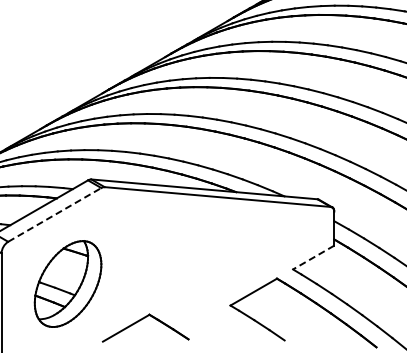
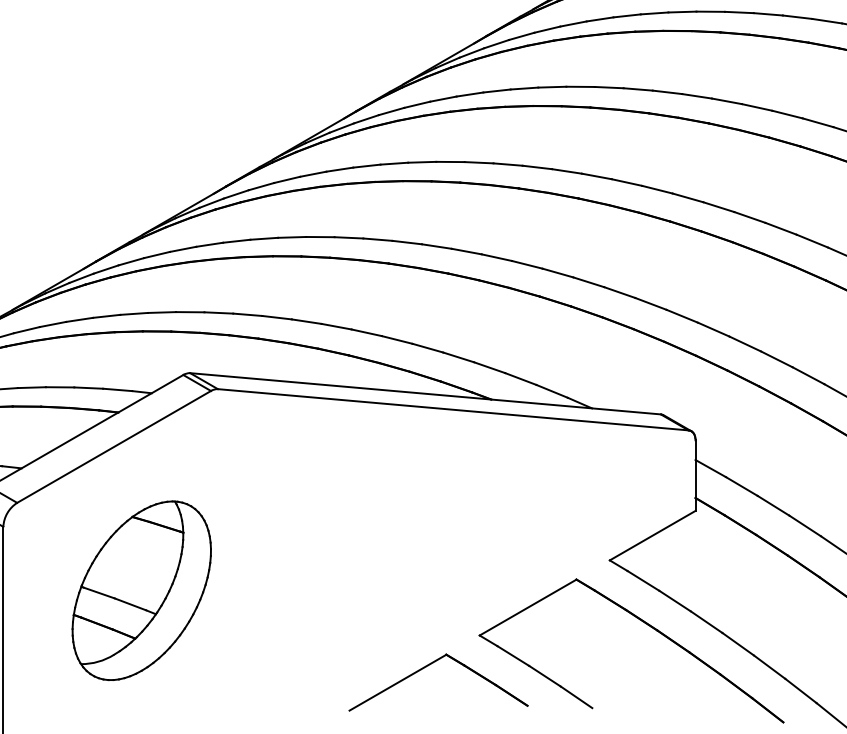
line: (54, 214) -> (113, 446), dashed -> solid
line: (313, 257) -> (652, 535), dashed -> solid
part: (140, 321) -> (427, 668), moved

